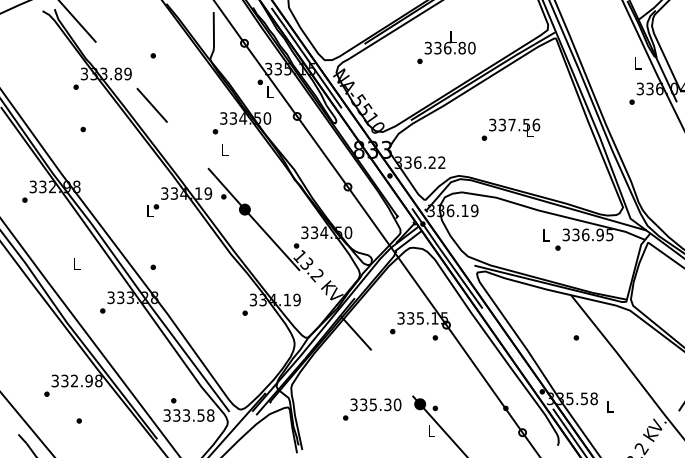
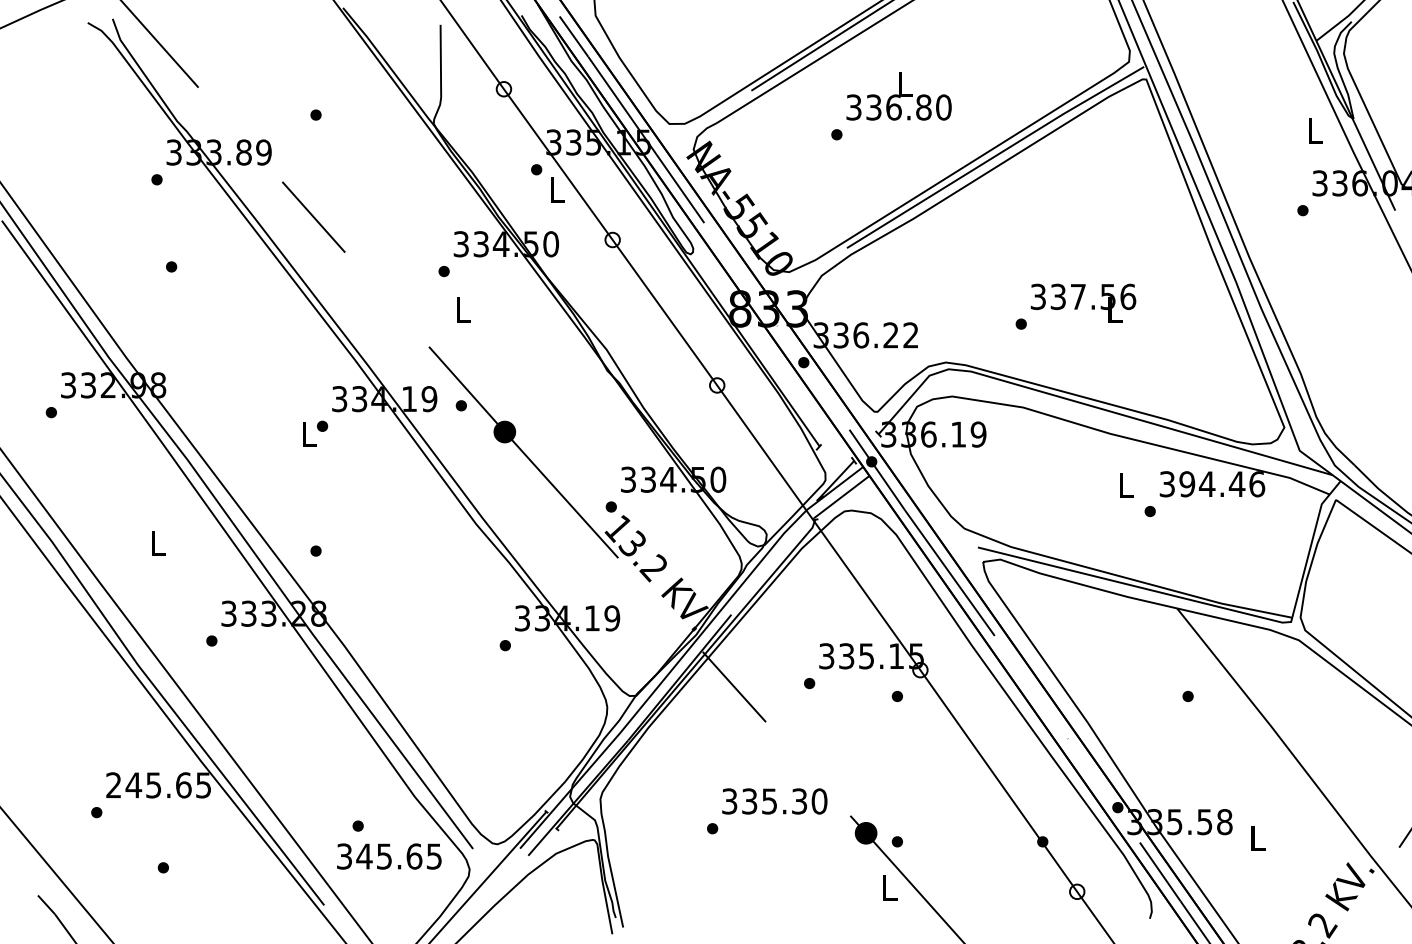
text: (446, 47) -> (891, 106), moved
text: (510, 129) -> (1074, 306), moved
text: (592, 234) -> (1221, 483), 336.95 -> 394.46
text: (76, 380) -> (157, 784), 332.98 -> 245.65
text: (372, 409) -> (767, 811), moved
text: (193, 415) -> (398, 856), 333.58 -> 345.65

